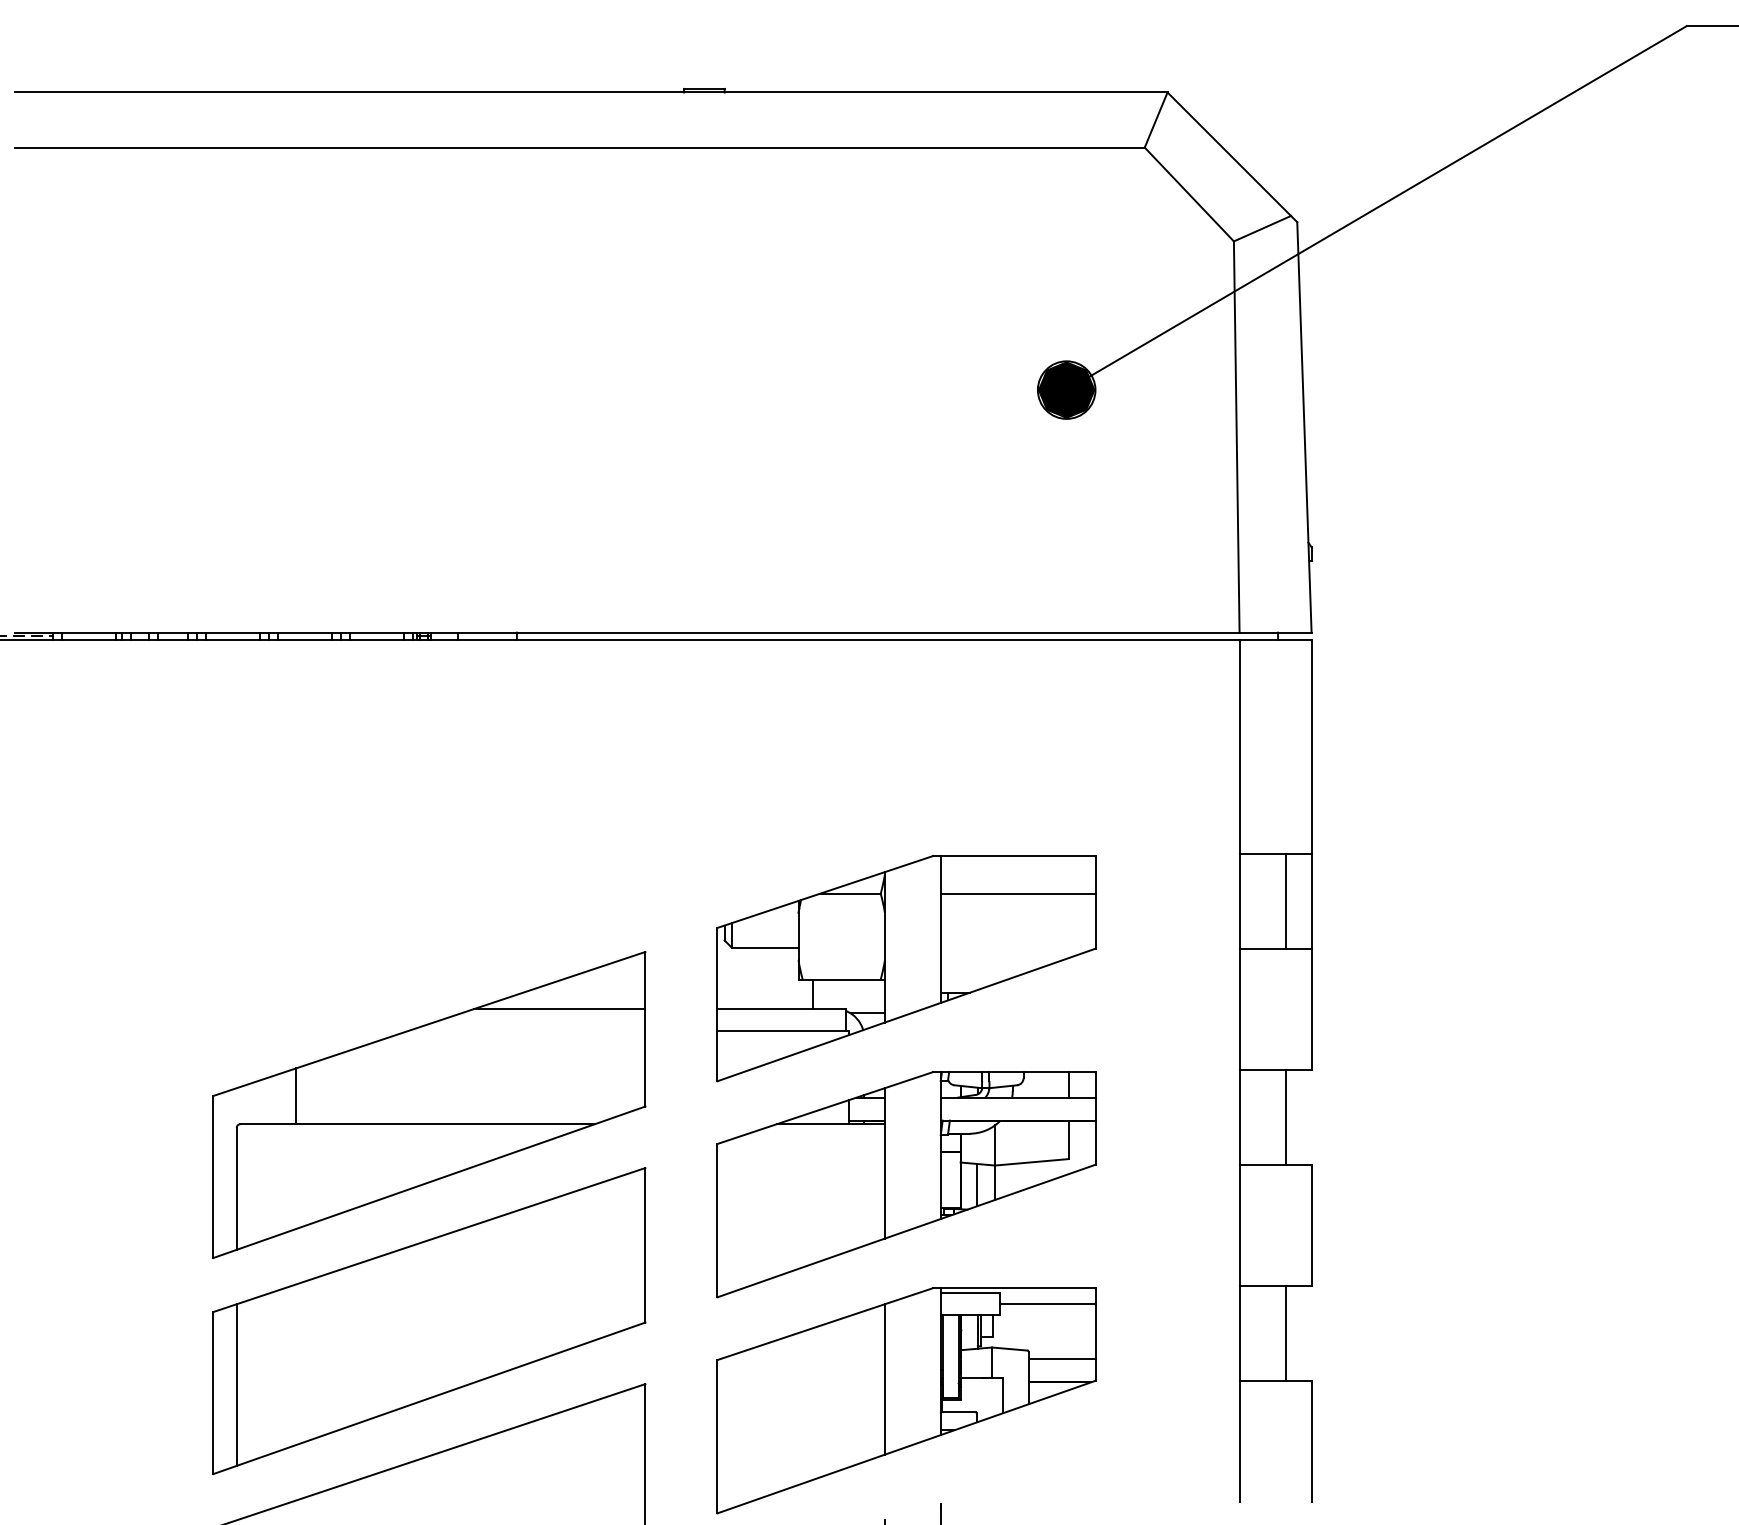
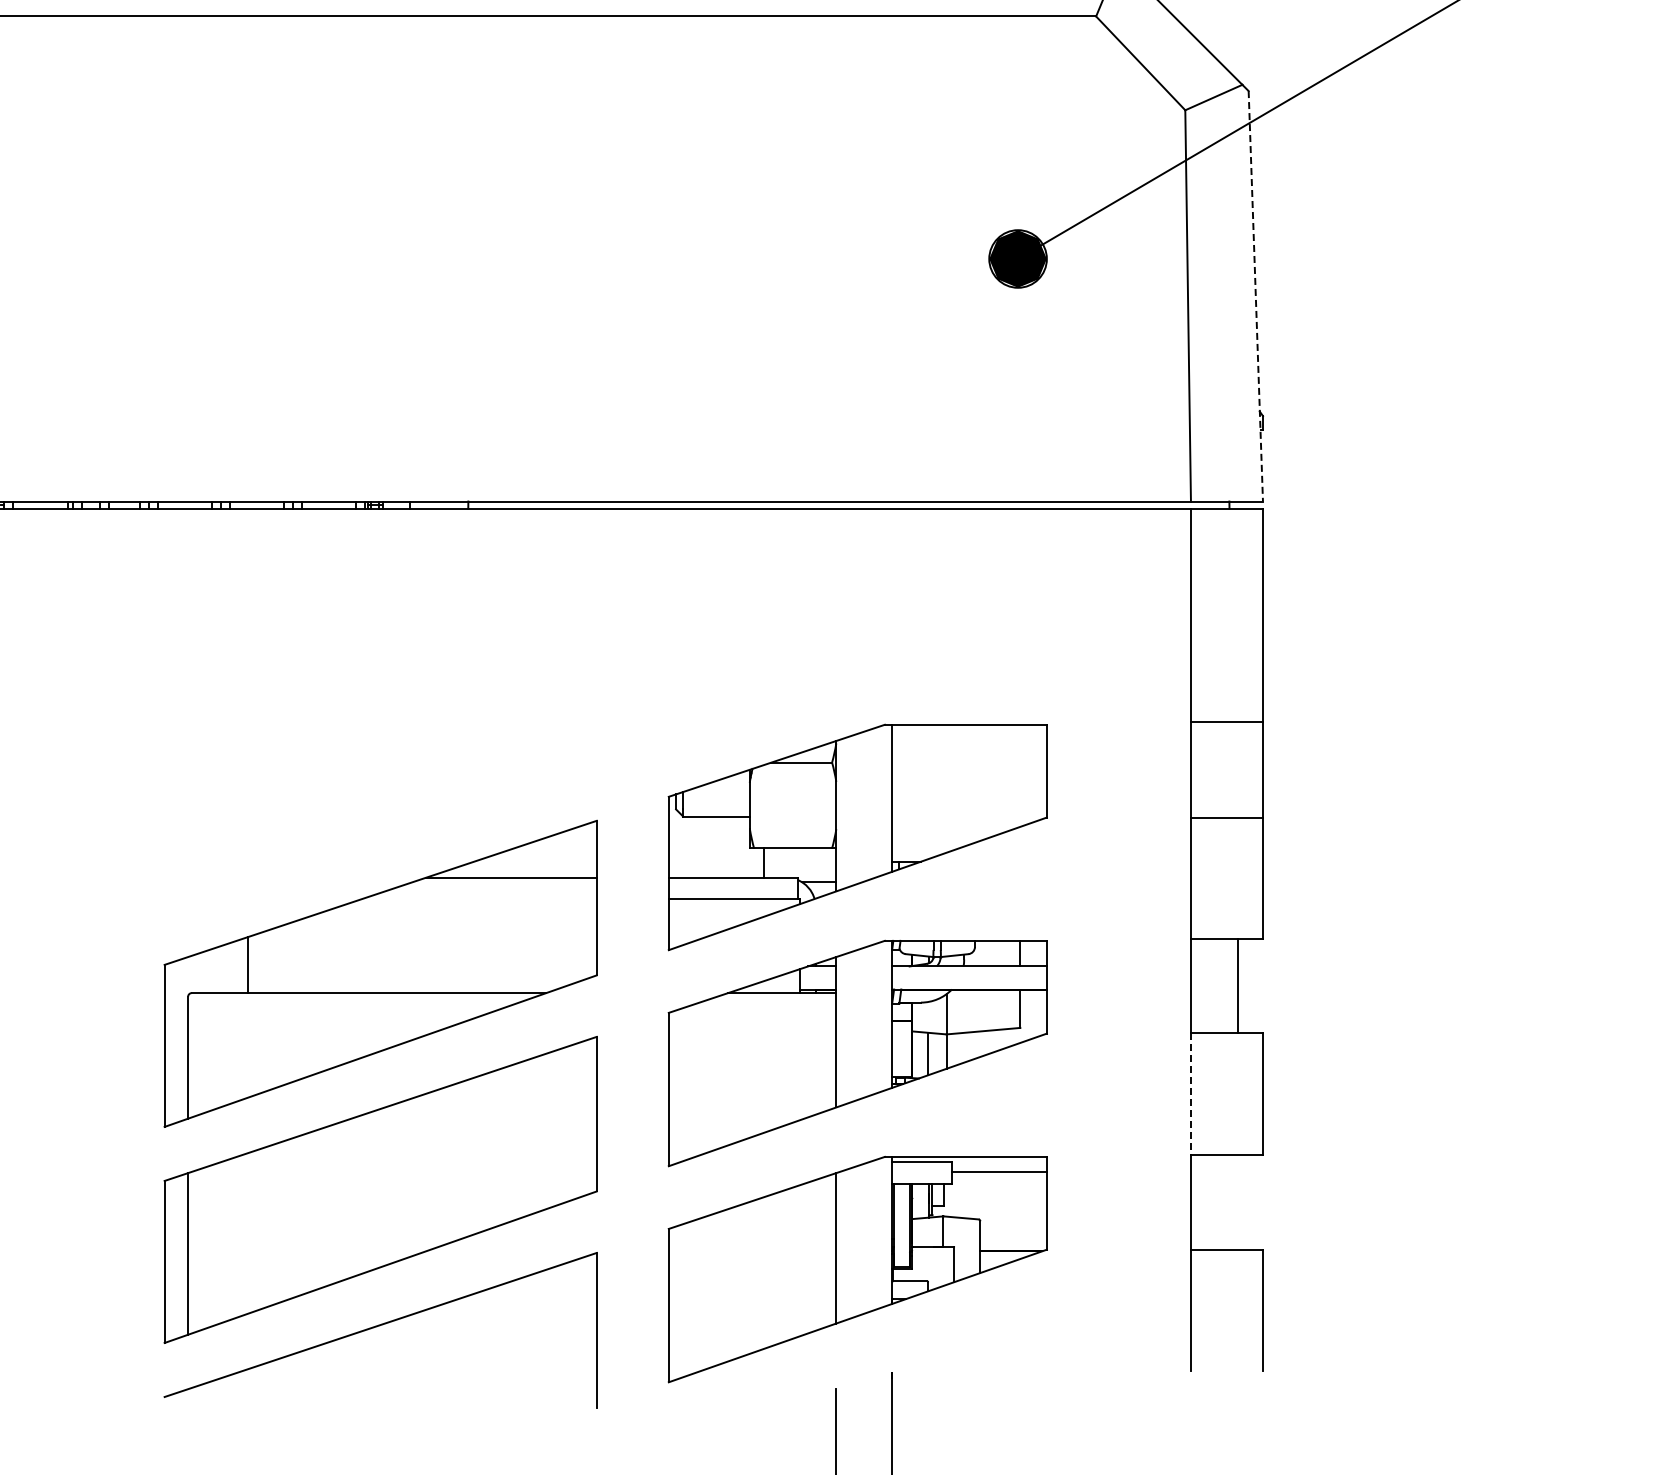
line: (1304, 427) -> (1255, 296), solid -> dashed
line: (1017, 893) -> (968, 762), removed
line: (1286, 900) -> (1237, 769), removed
line: (1239, 1225) -> (1190, 1094), solid -> dashed
line: (1286, 1332) -> (1237, 1201), removed
line: (1061, 1359) -> (1012, 1228), removed

